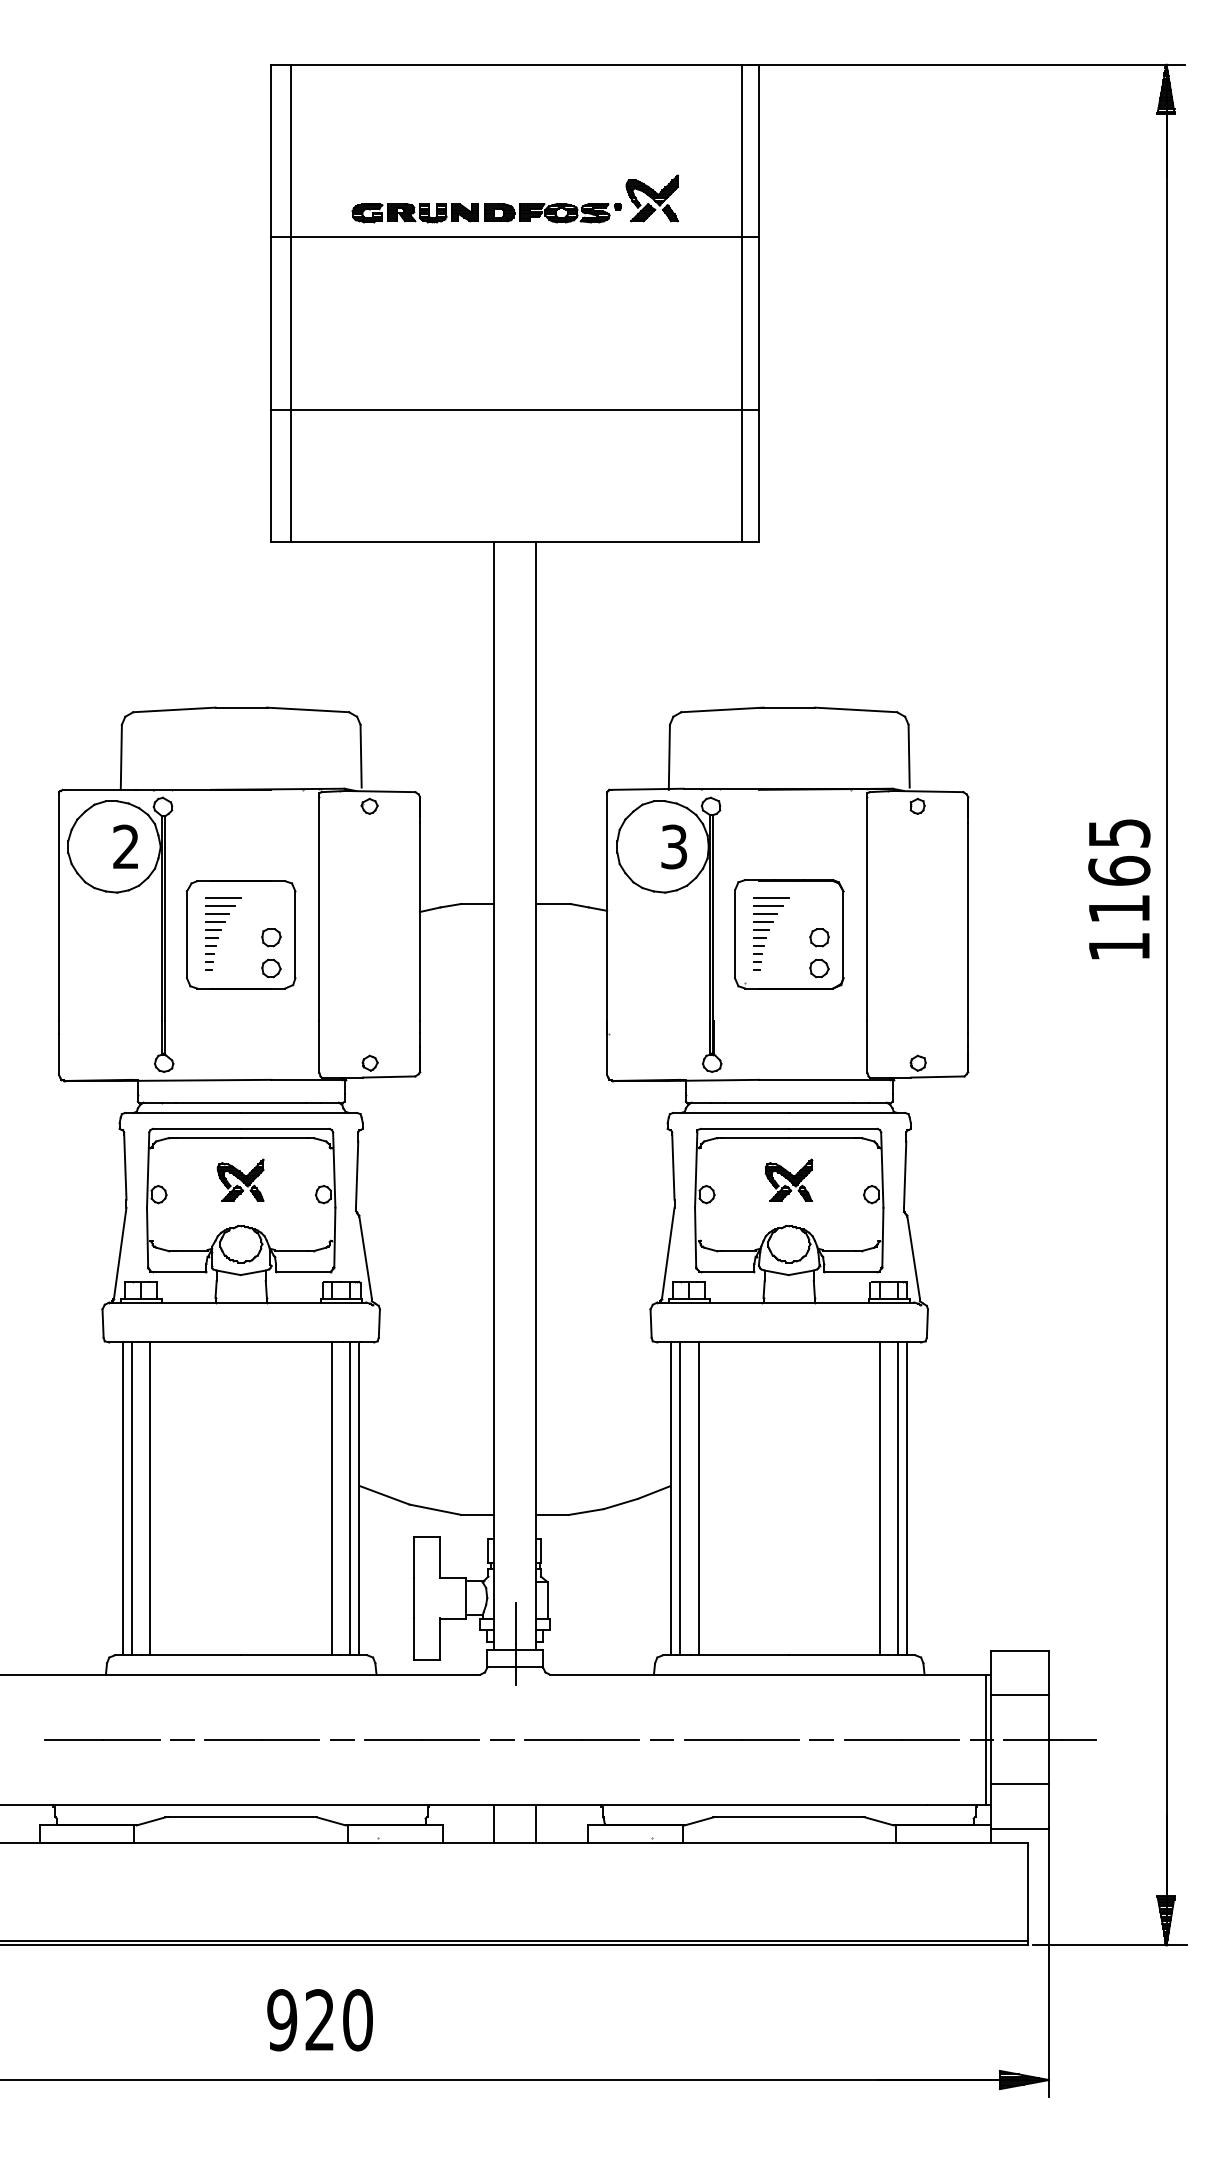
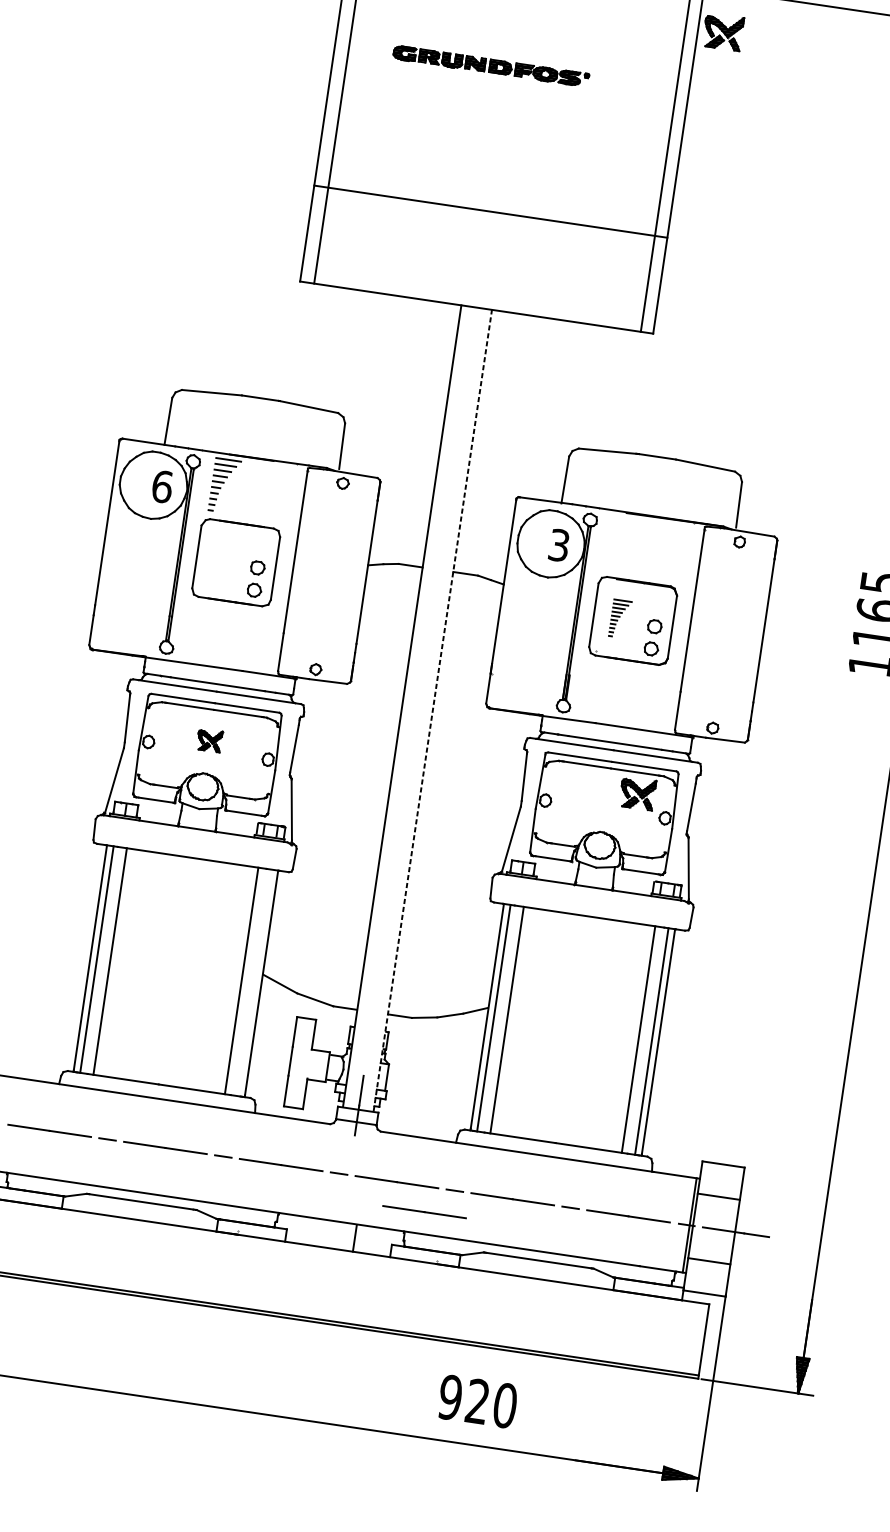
part: (651, 198) -> (722, 31), moved
line: (514, 237) -> (508, 86), removed
text: (126, 846) -> (162, 486), 2 -> 6
part: (223, 933) -> (224, 485), moved
part: (771, 933) -> (620, 618), size x0.7
line: (536, 1094) -> (433, 709), solid -> dashed
part: (240, 1179) -> (209, 739), size x0.7
part: (788, 1179) -> (637, 792), moved
line: (350, 1498) -> (255, 982), removed
line: (624, 1774) -> (424, 1211), added
line: (494, 1824) -> (324, 1234), removed
text: (319, 2020) -> (477, 1401), moved

